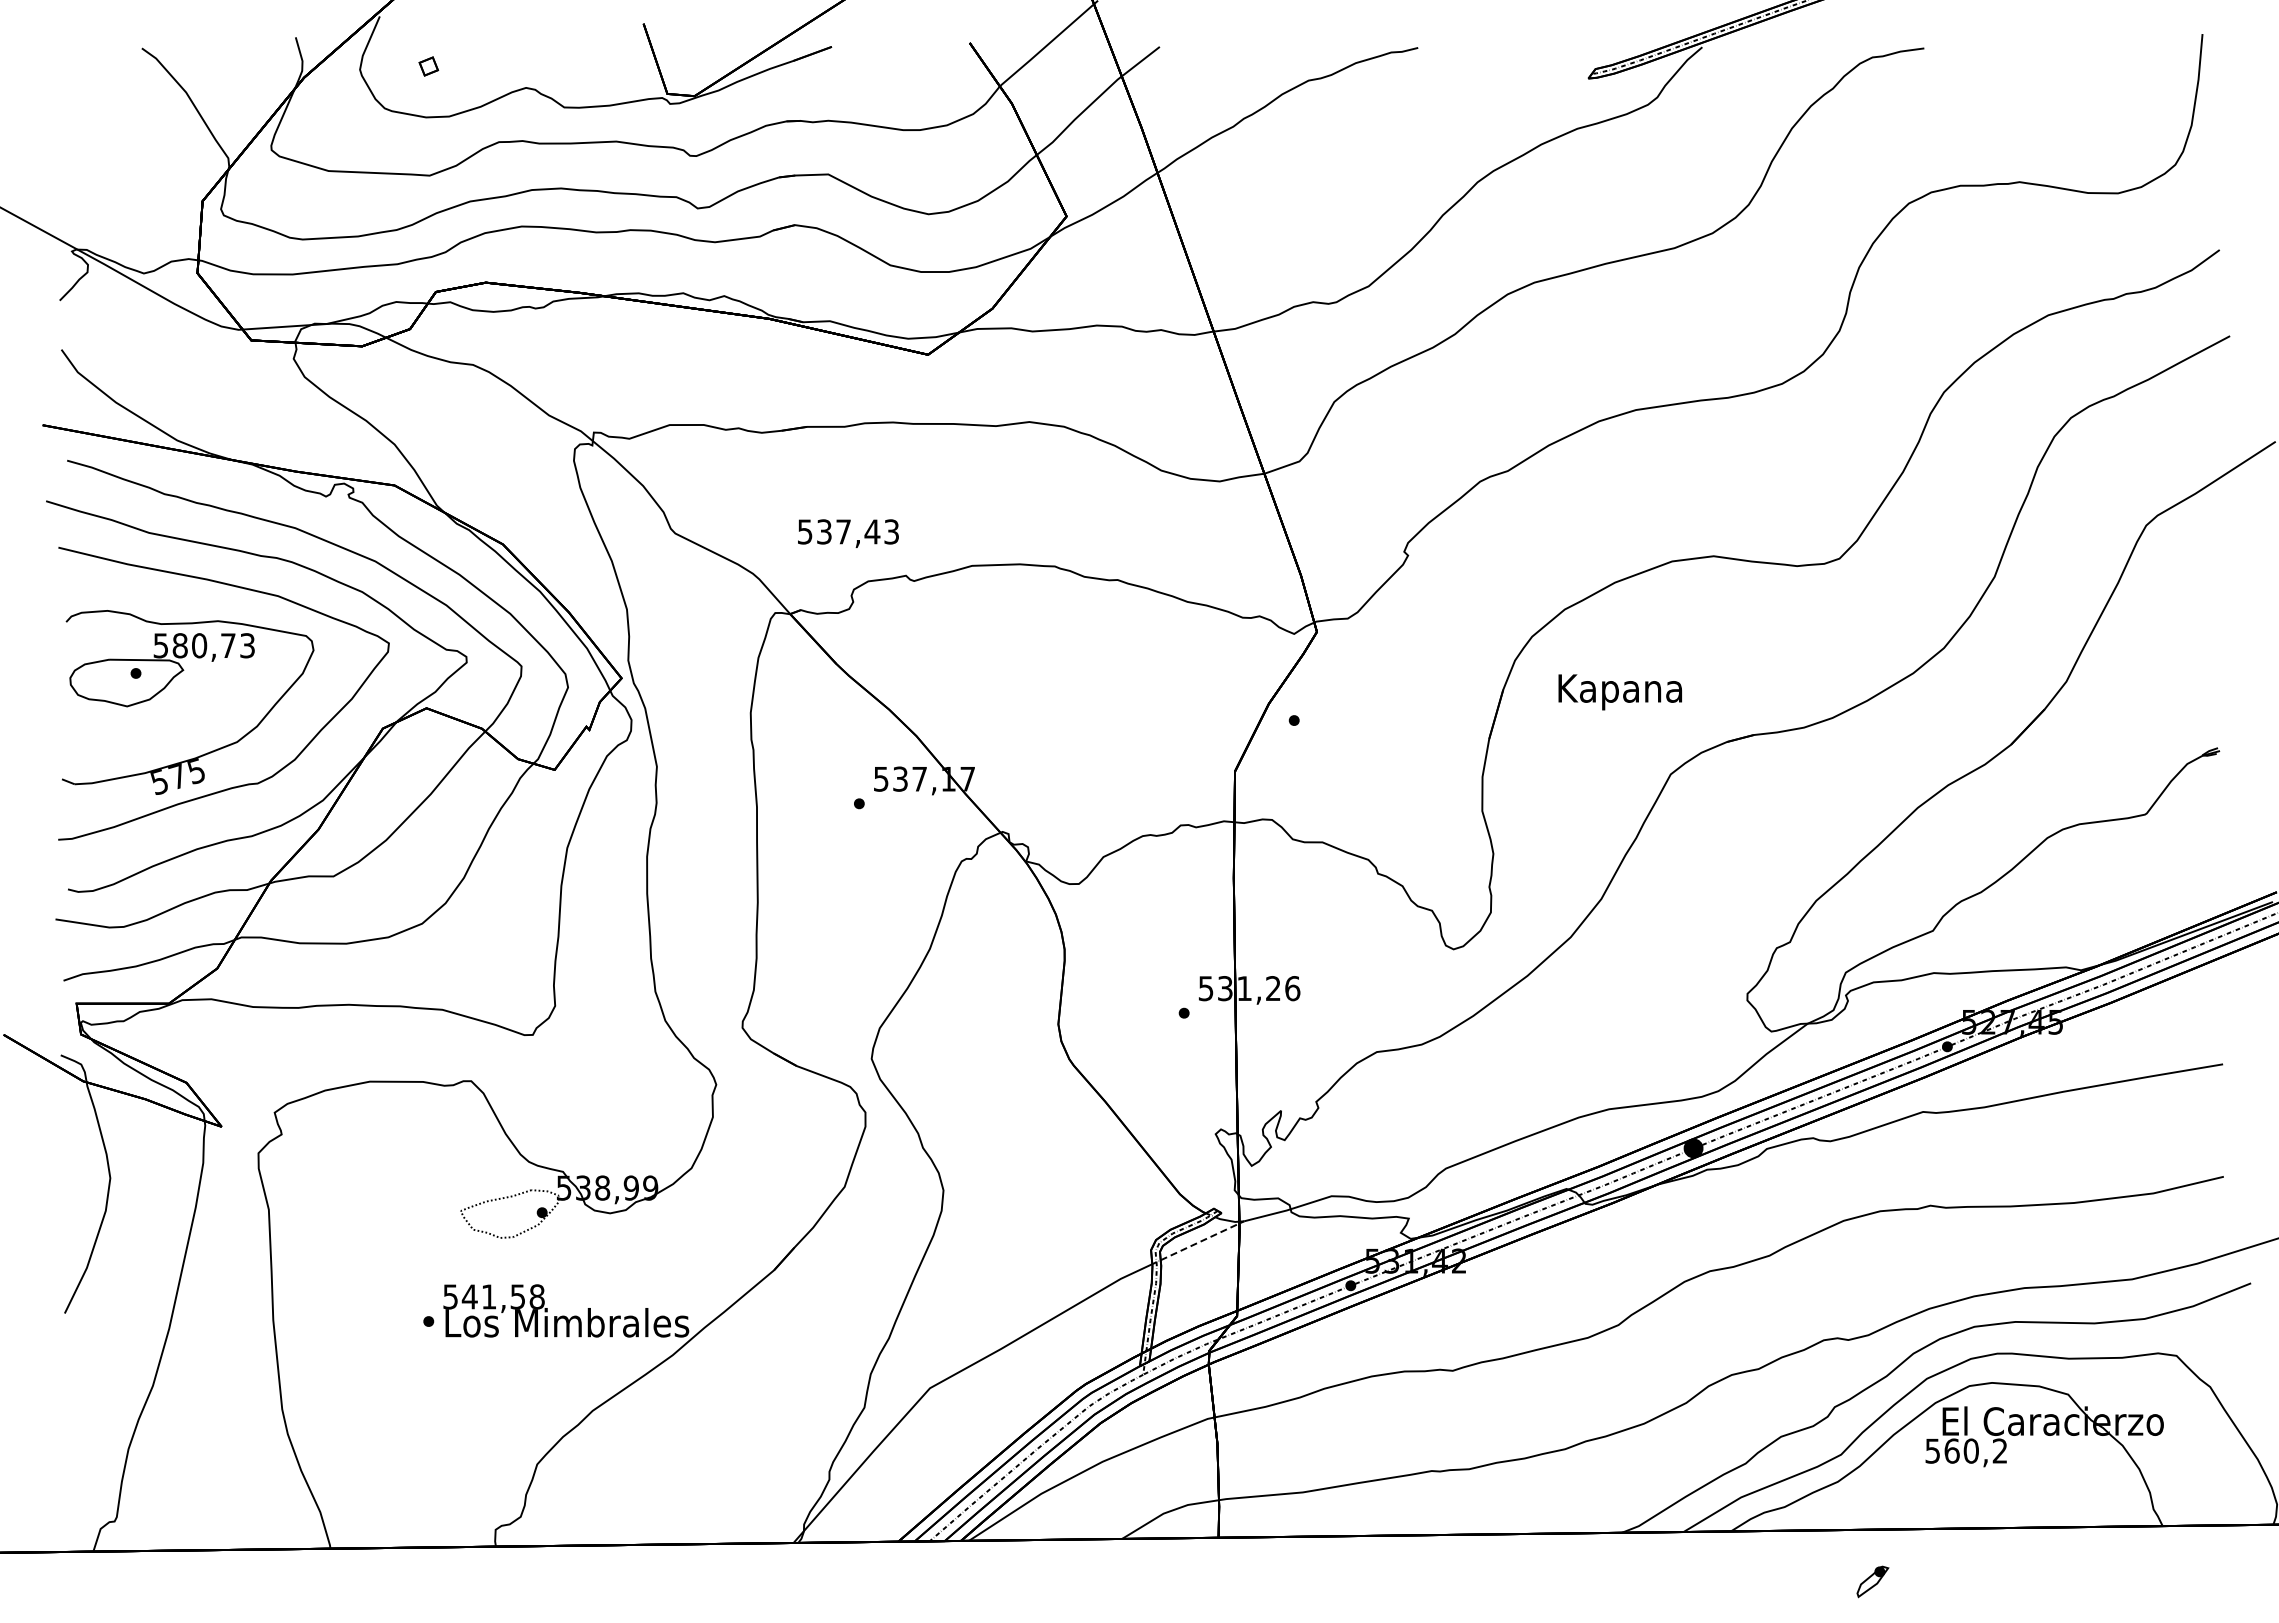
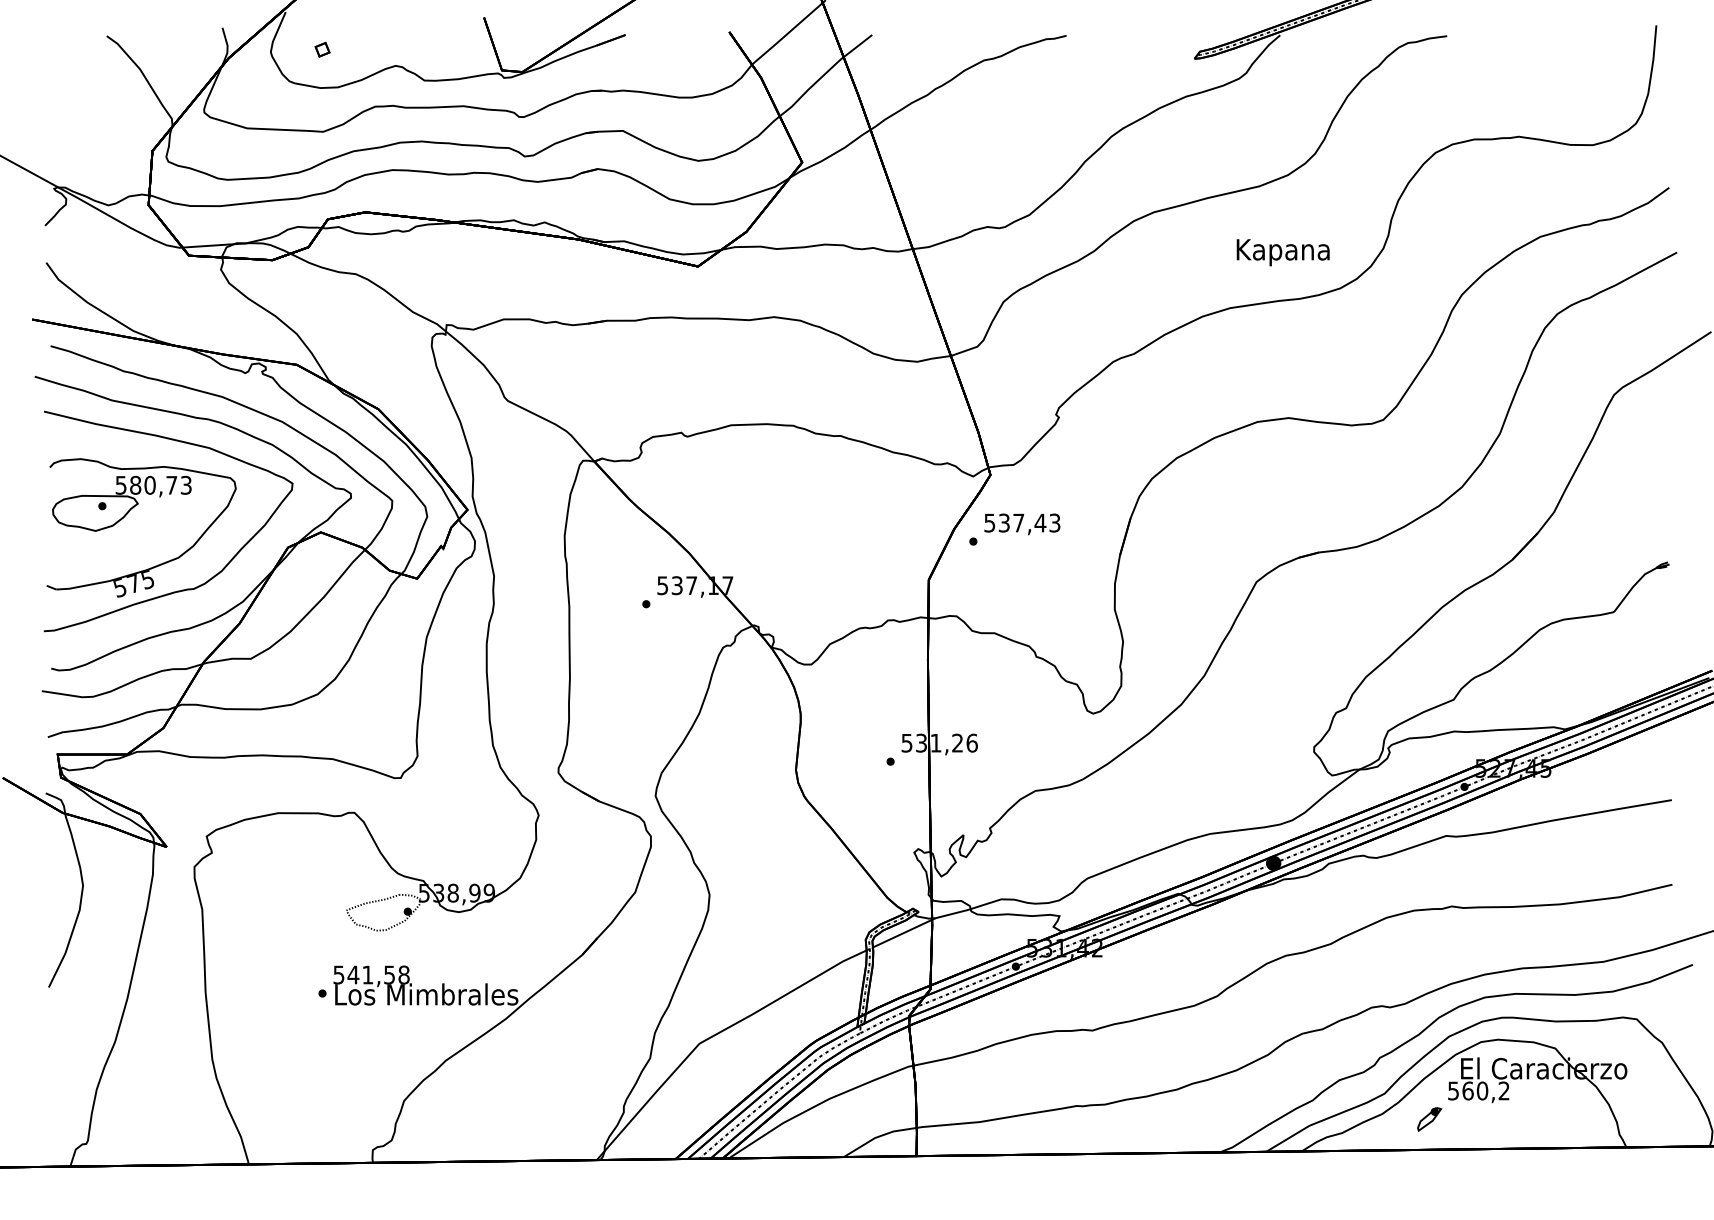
text: (848, 533) -> (1022, 524), moved
text: (1619, 692) -> (1282, 252), moved
line: (1202, 1240) -> (904, 932), dashed -> solid
part: (1872, 1581) -> (1429, 1119), moved

